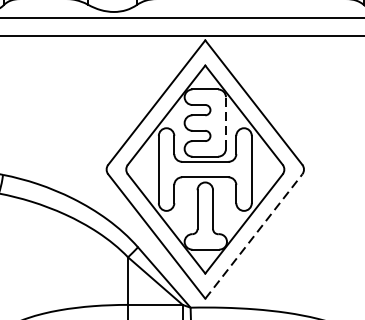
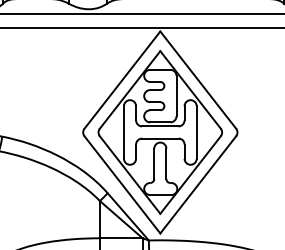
line: (225, 122) -> (176, 95), dashed -> solid
line: (254, 236) -> (198, 184), dashed -> solid

